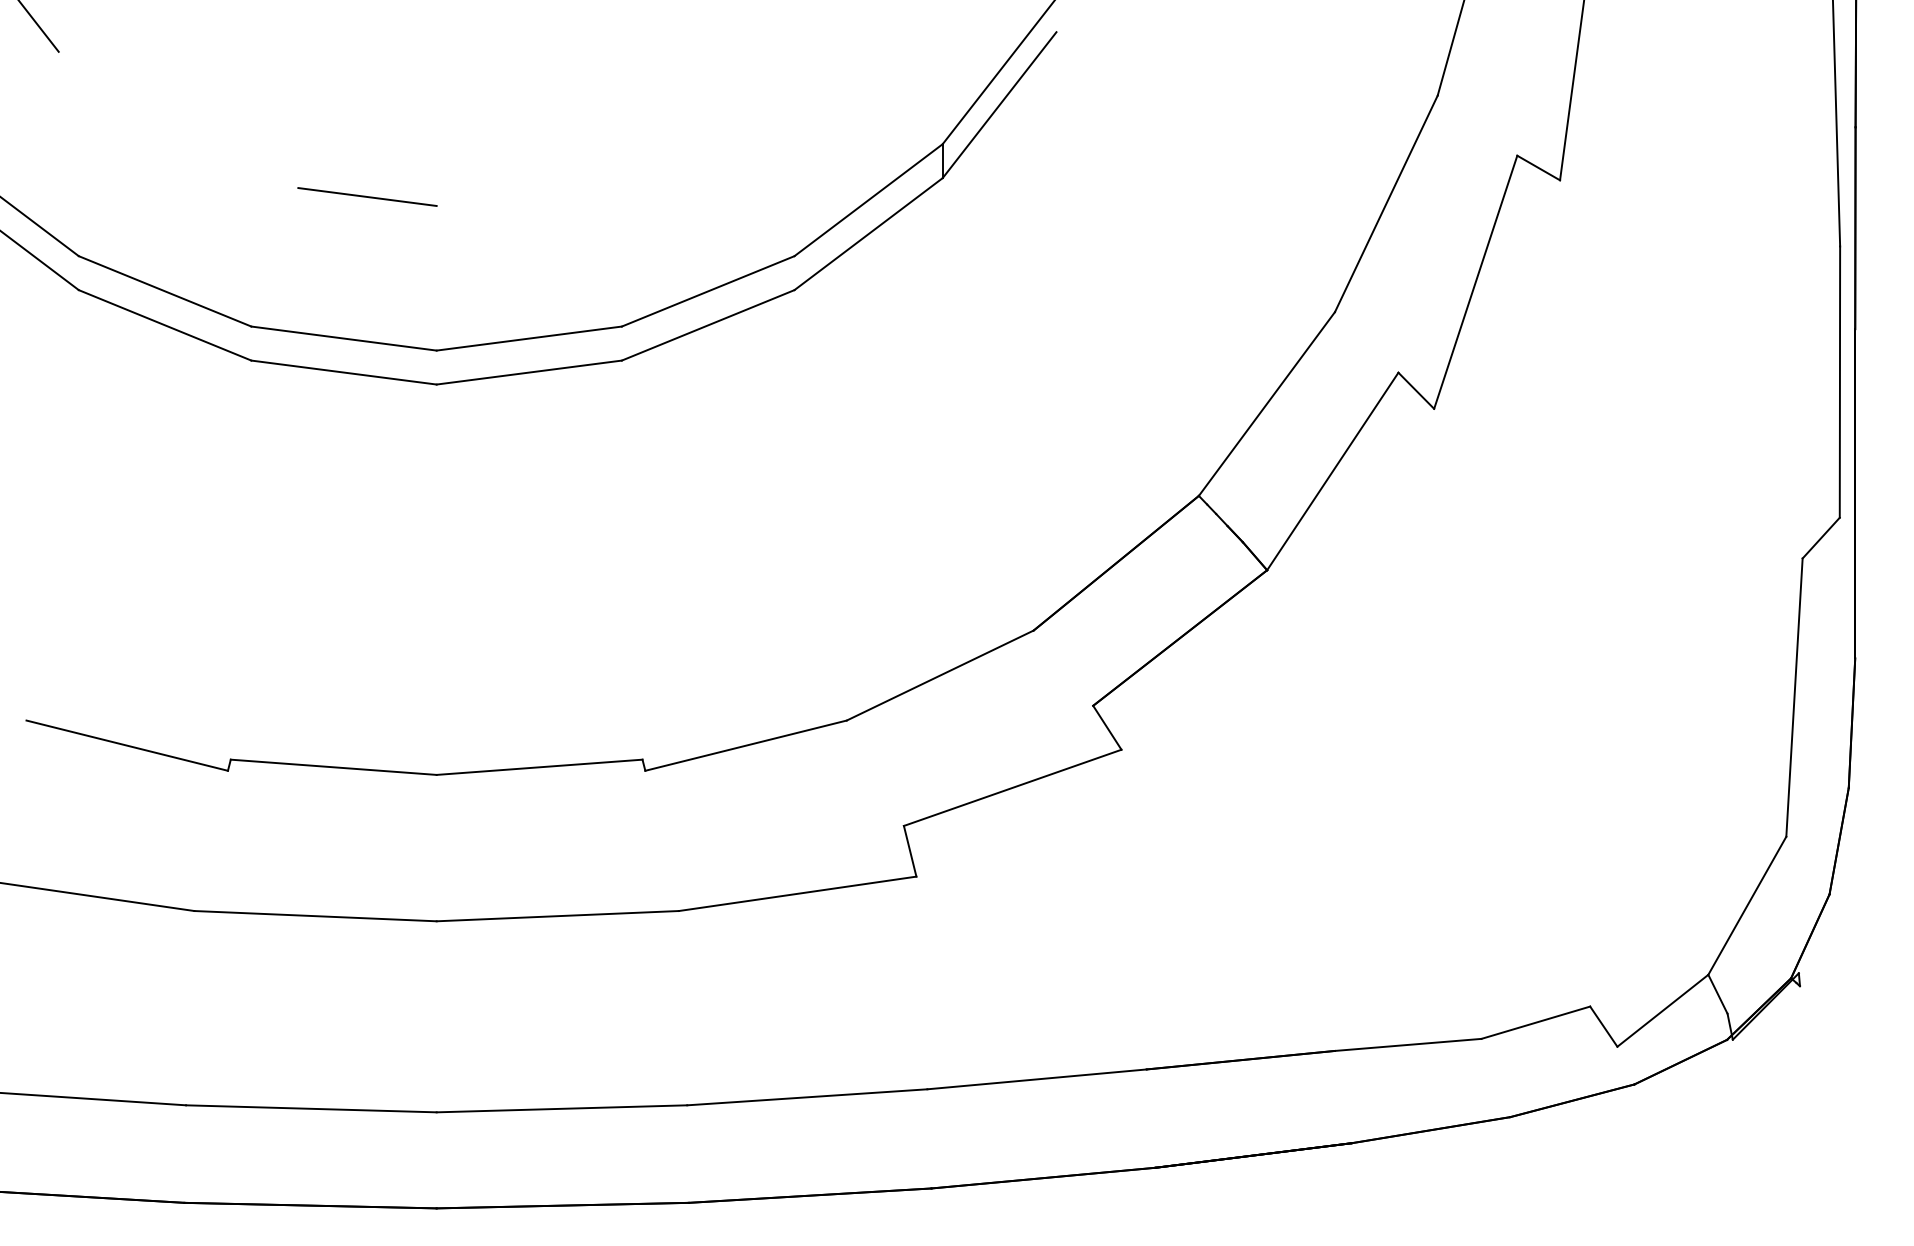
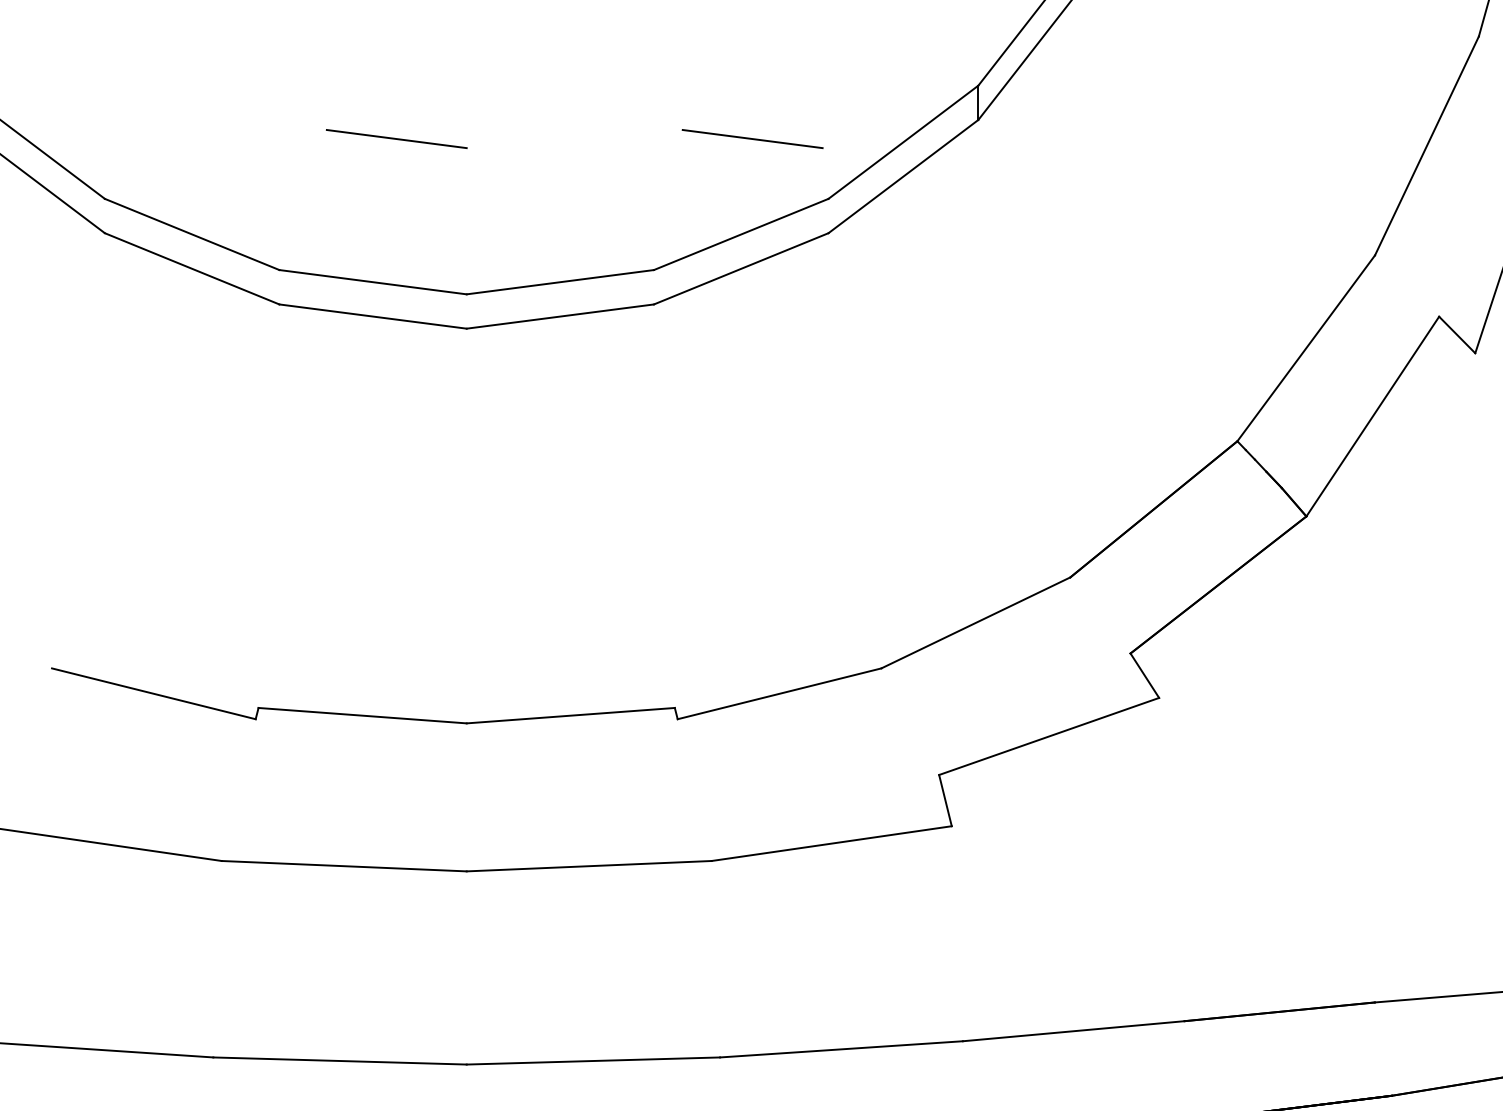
line: (719, 196) -> (752, 138), added

